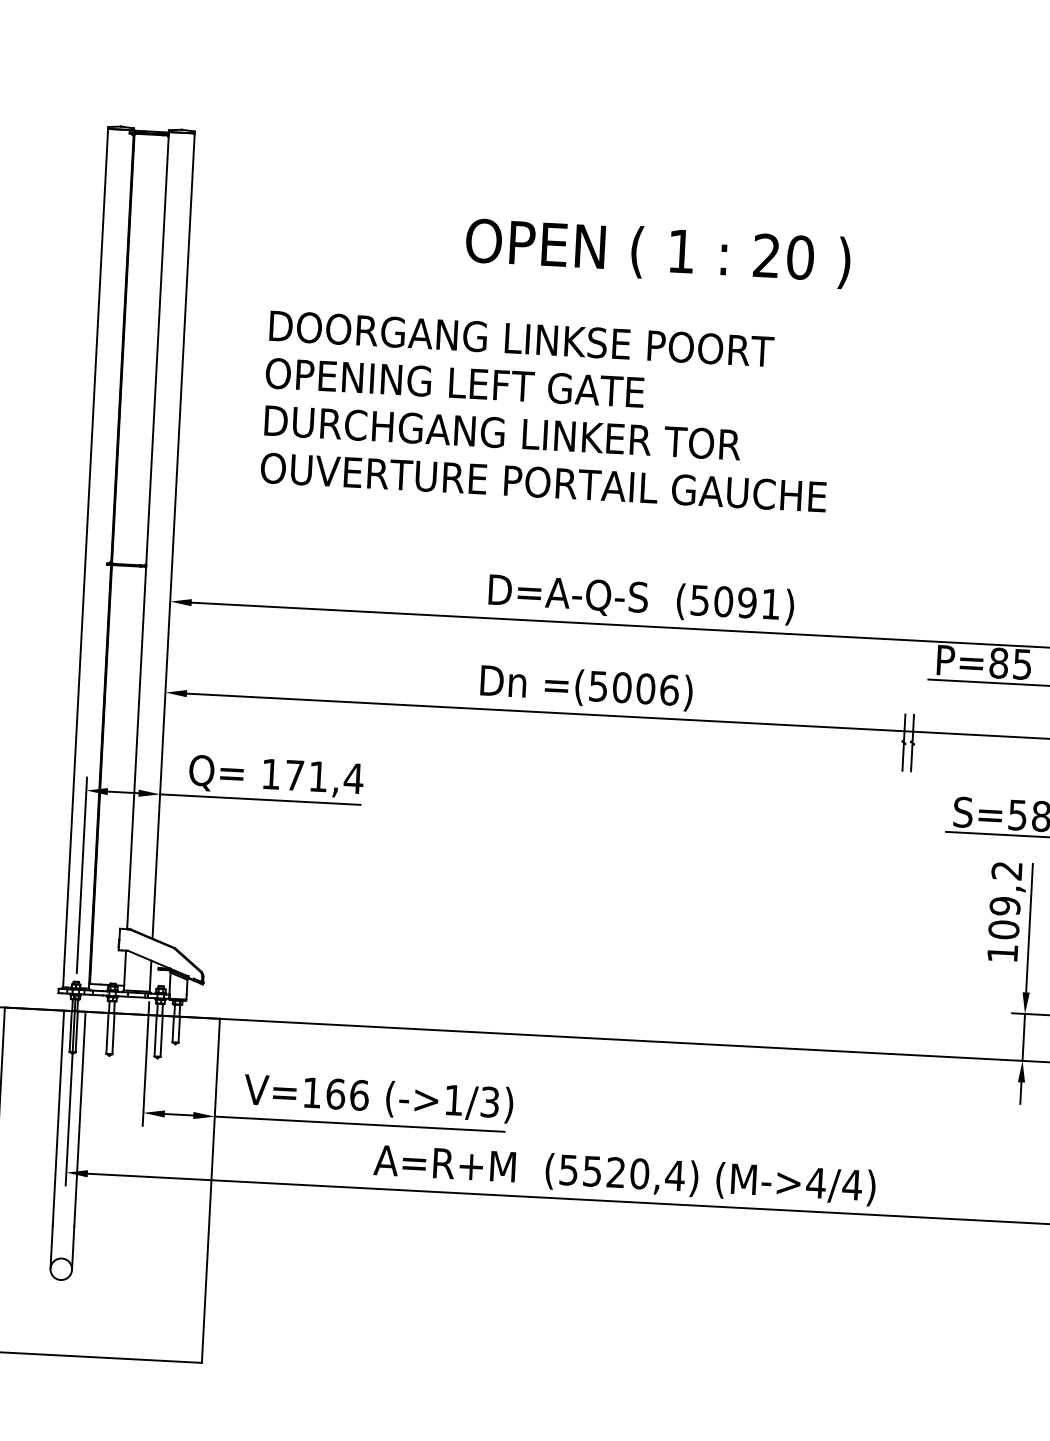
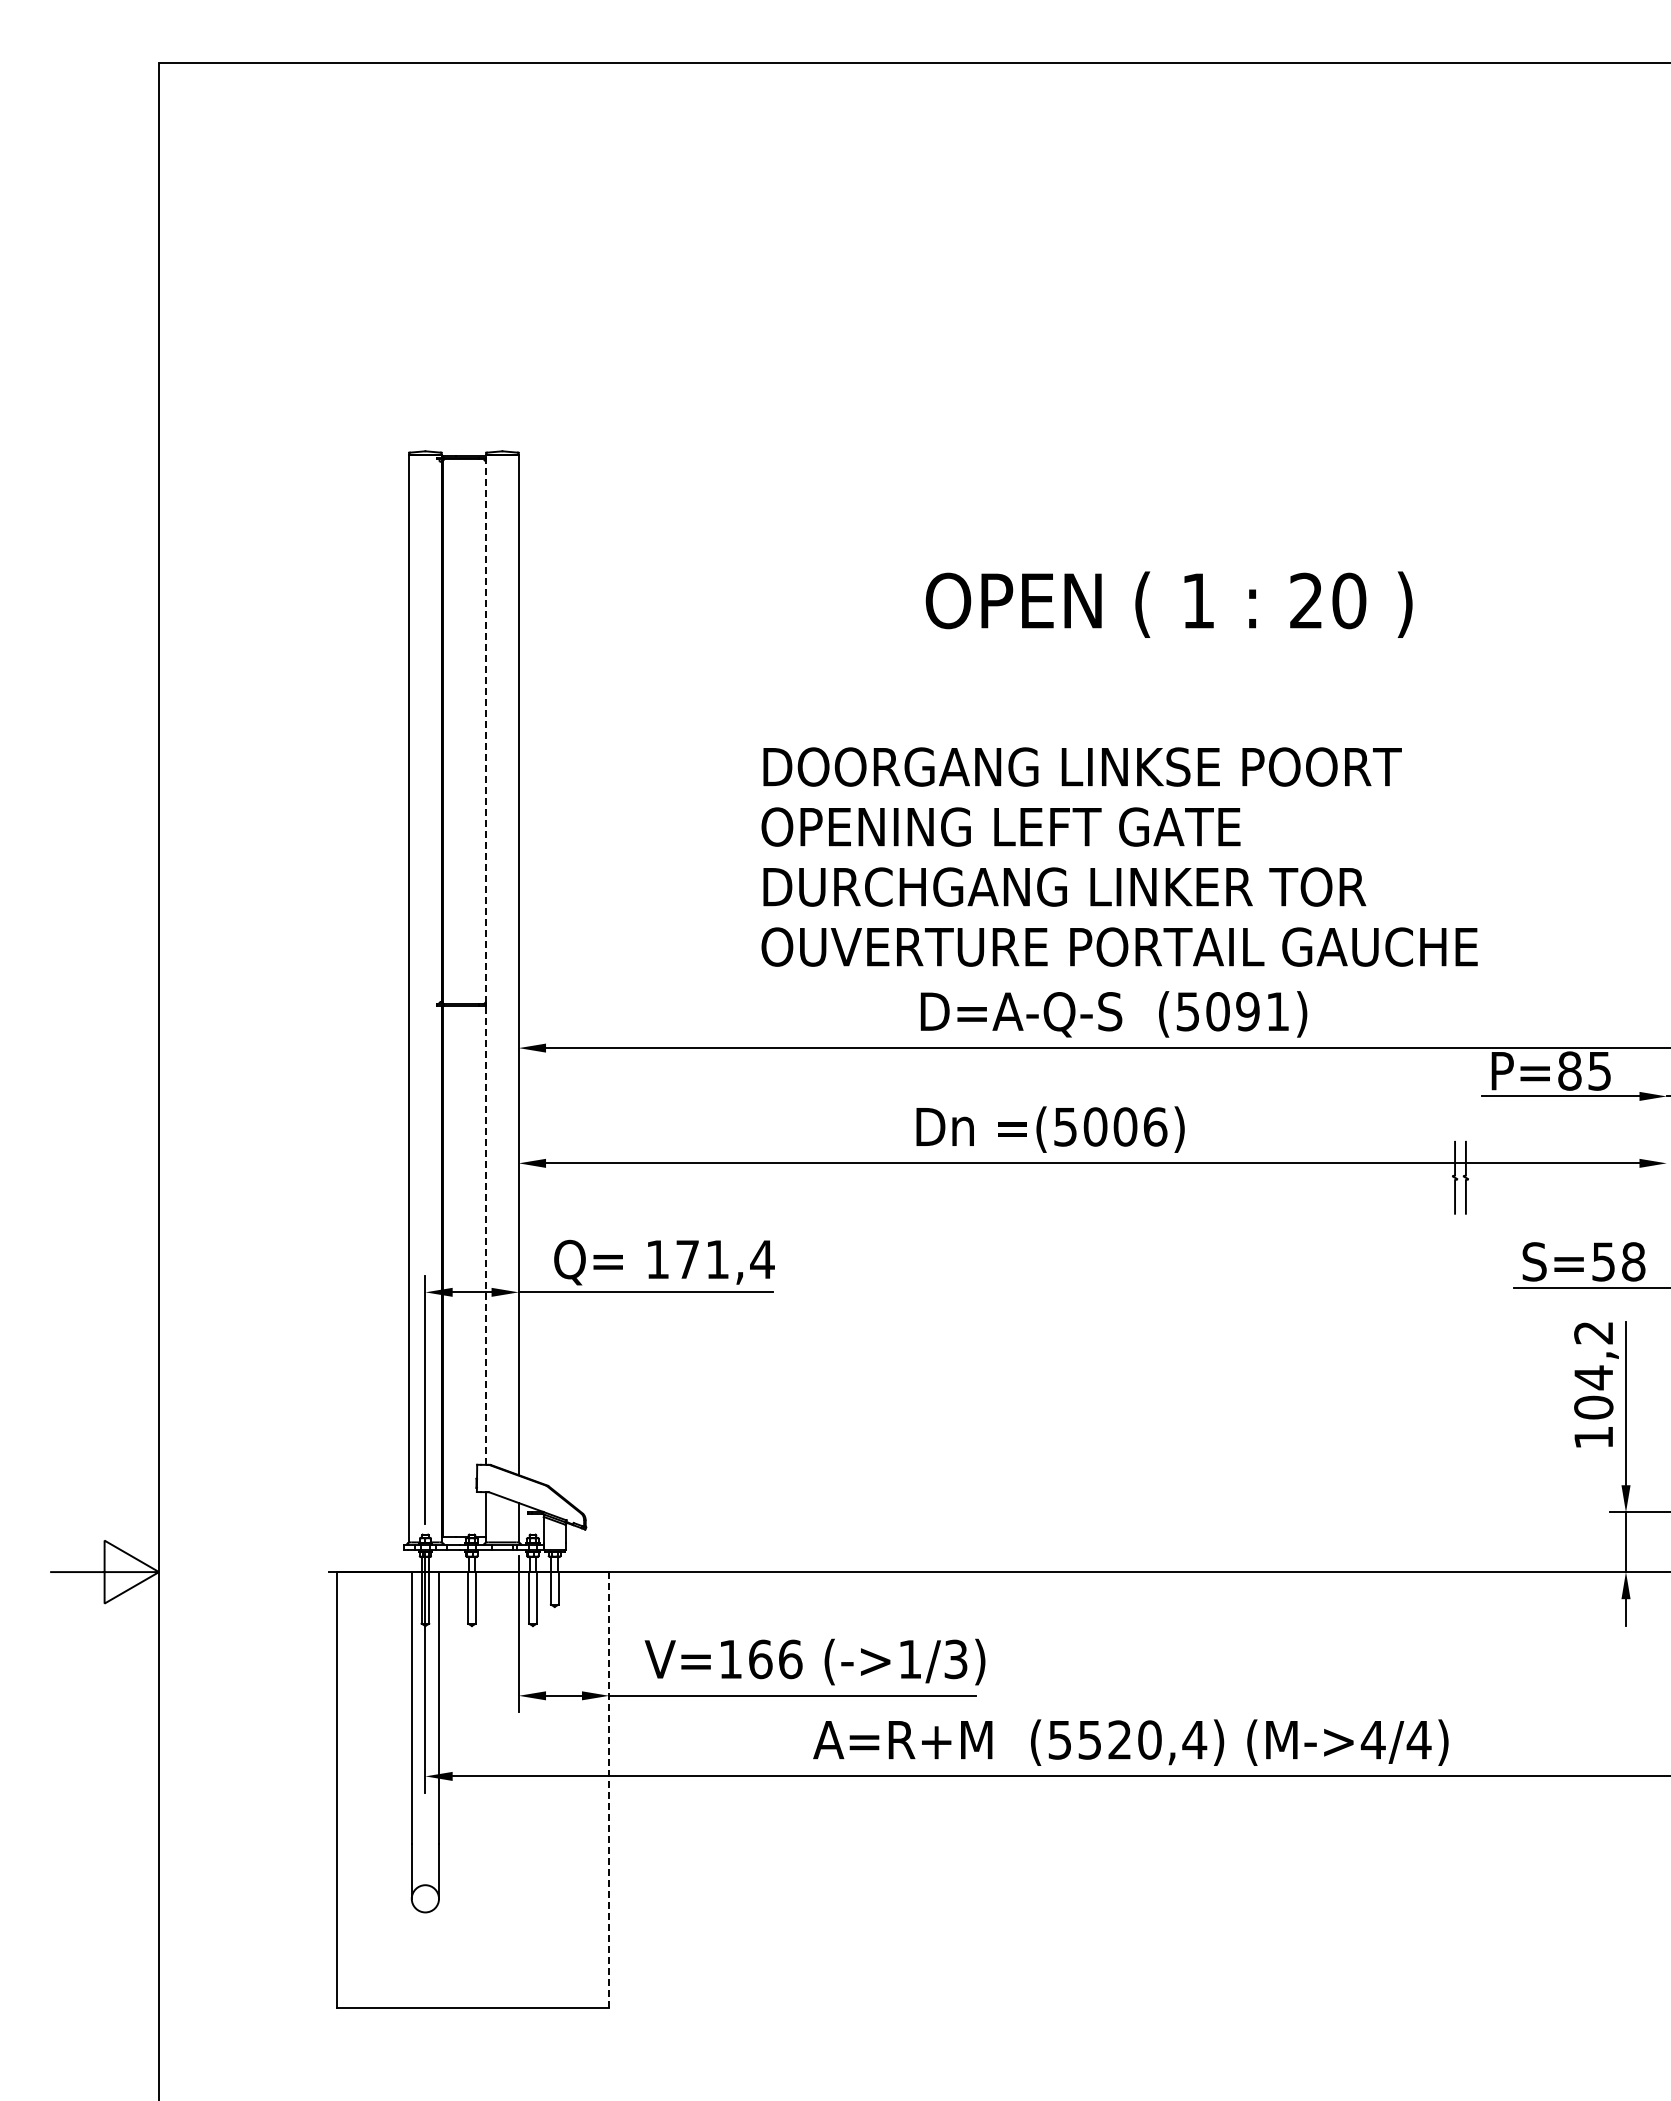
text: (657, 252) -> (1168, 604), moved
text: (547, 411) -> (1119, 856), moved
line: (148, 531) -> (486, 960), solid -> dashed
text: (1004, 906) -> (1593, 1377), 109,2 -> 104,2
line: (211, 1190) -> (609, 1789), solid -> dashed

